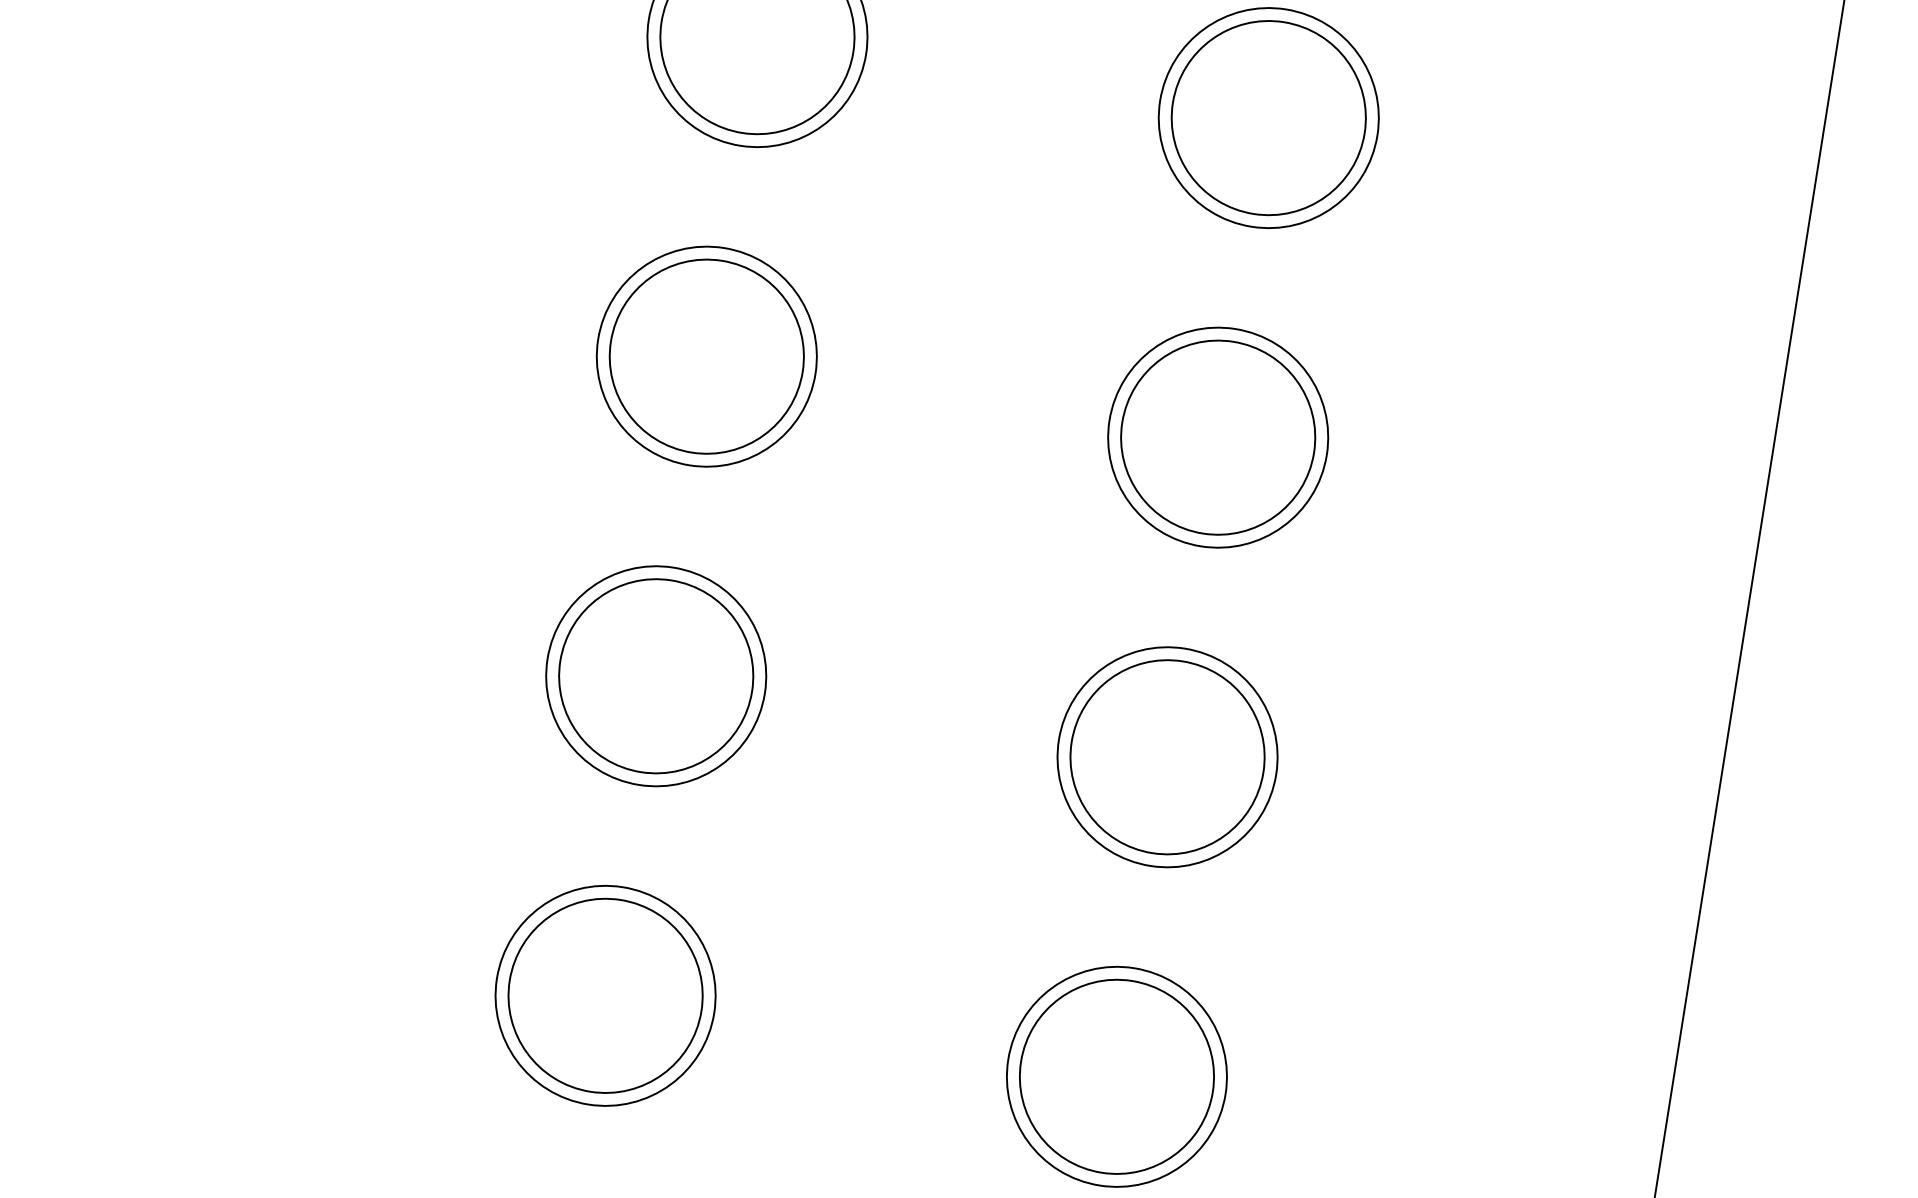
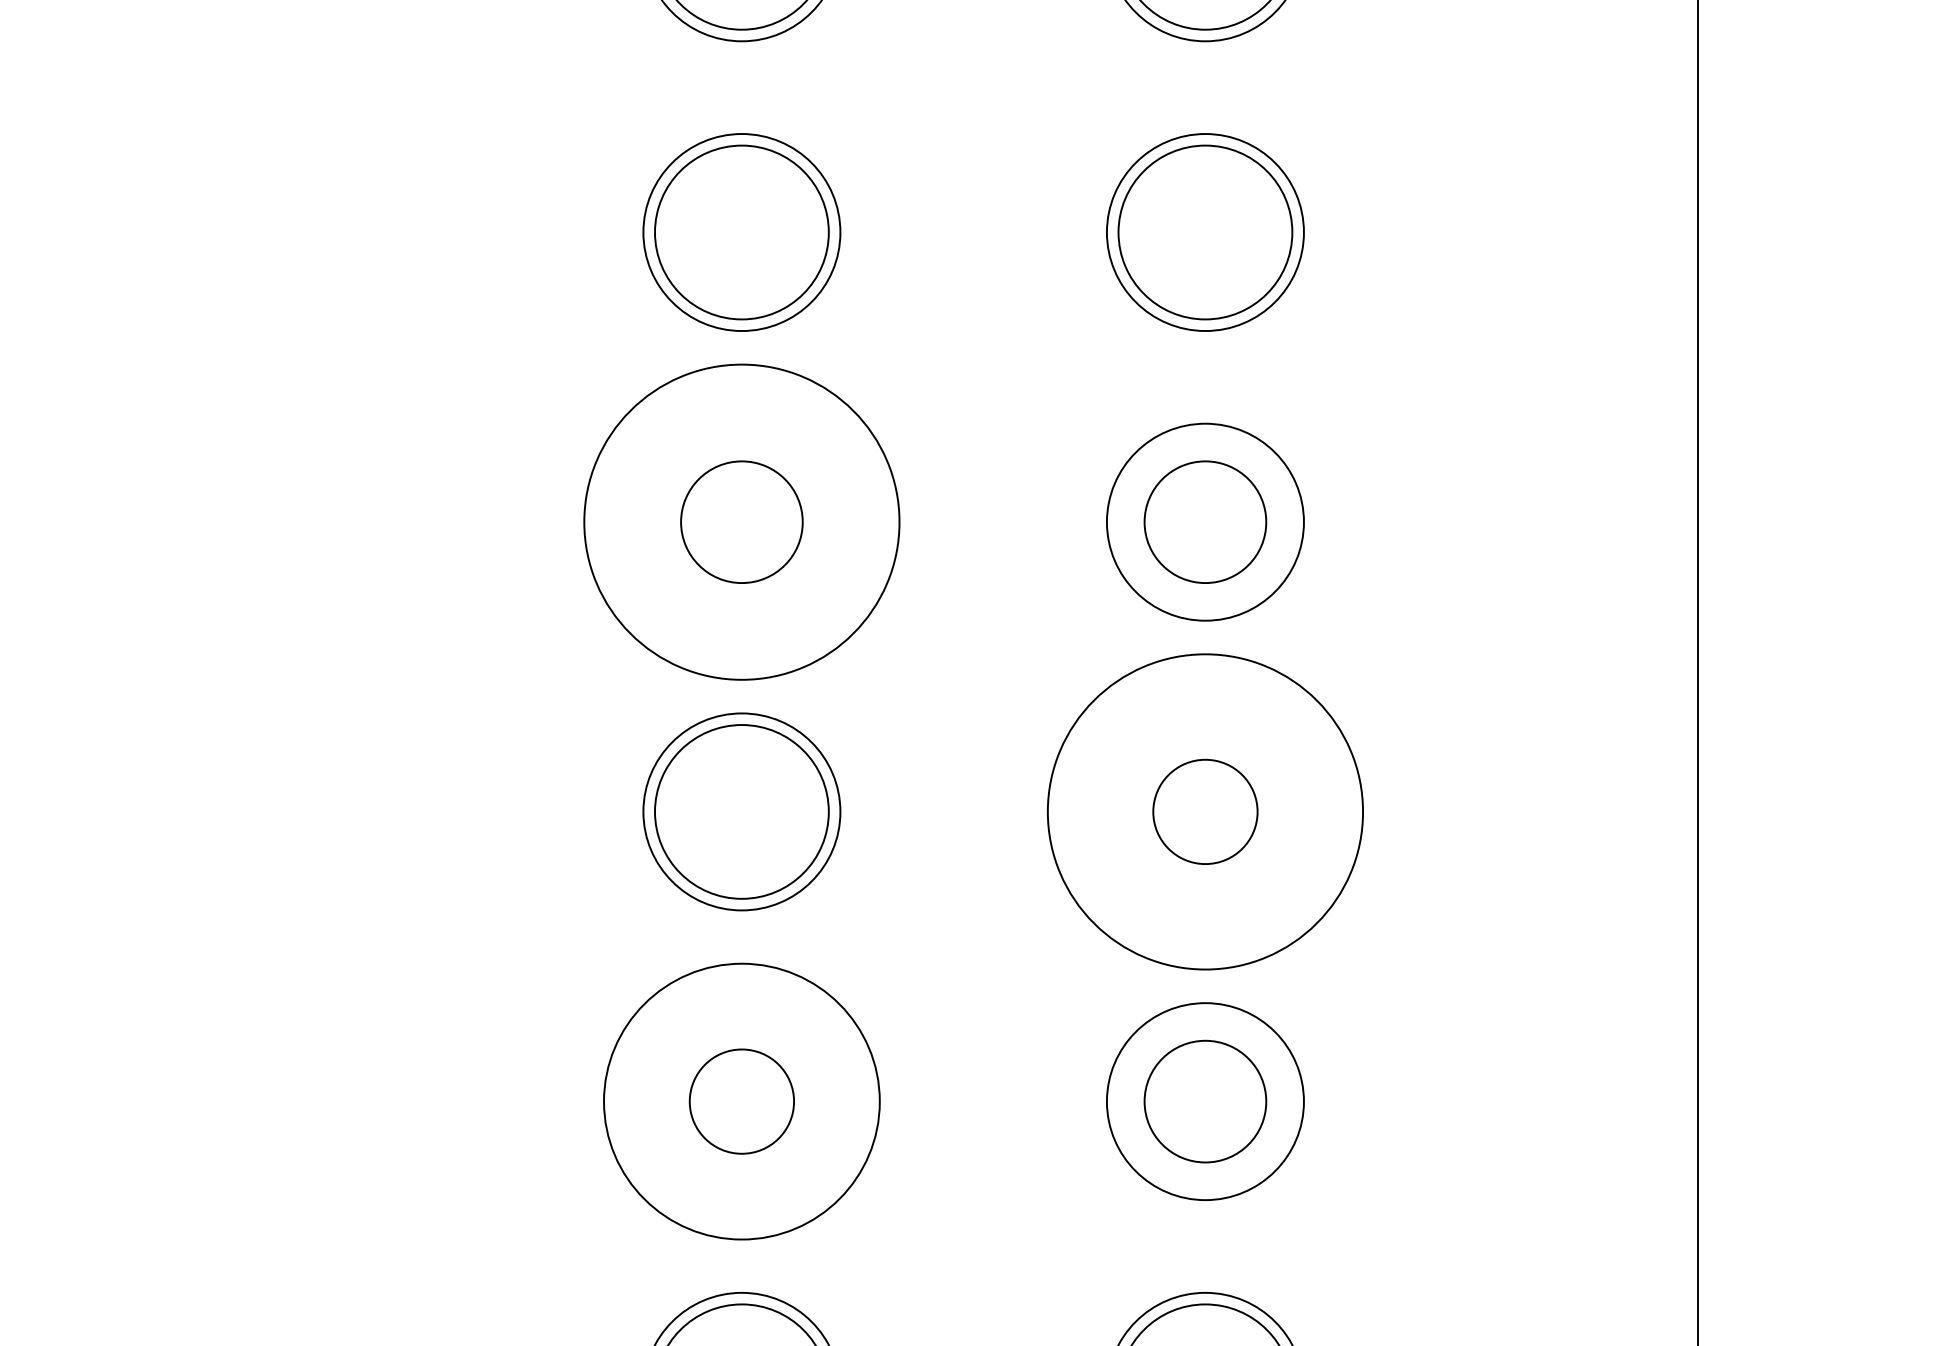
circle: (706, 355) -> (741, 521), size x1.6
circle: (706, 356) -> (741, 522), size x0.7
circle: (1218, 437) -> (1205, 522), size x0.7
circle: (1166, 756) -> (1204, 811), size x1.6
circle: (1167, 756) -> (1205, 811), size x0.6
circle: (605, 995) -> (741, 1101), size x0.6
circle: (605, 995) -> (741, 1101), size x1.4
circle: (1117, 1076) -> (1205, 1101), size x0.7

